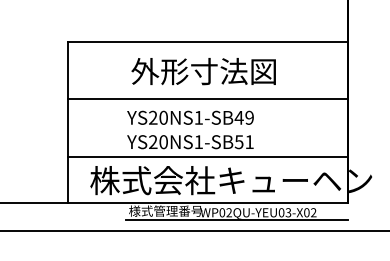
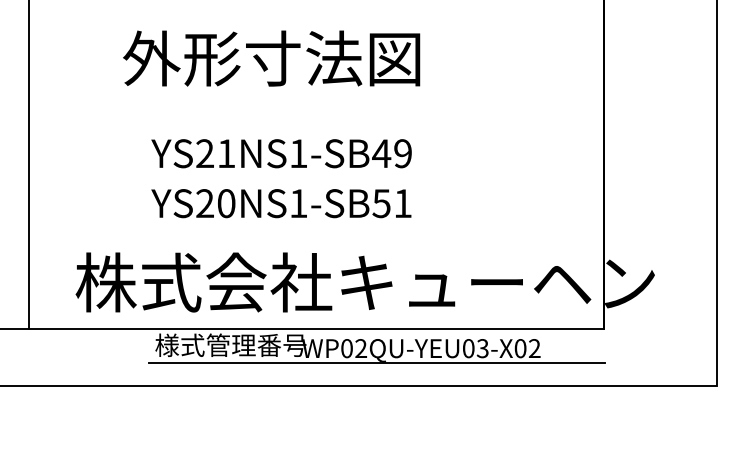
text: (203, 71) -> (271, 58), moved
line: (207, 99) -> (316, 115), removed
text: (163, 117) -> (226, 152), YS20NS1-SB49 -> YS21NS1-SB49
line: (207, 157) -> (316, 235), removed

